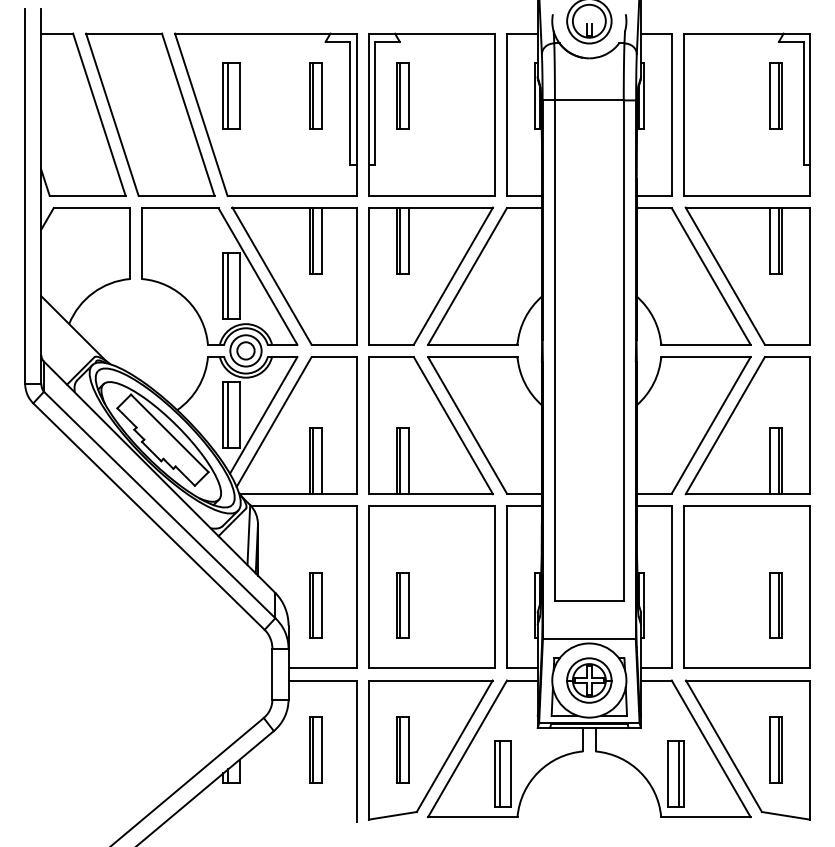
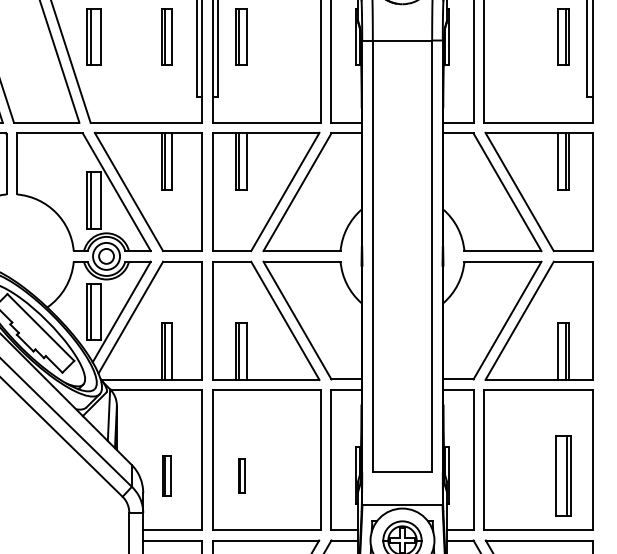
part: (315, 605) -> (166, 475), size x0.7
part: (402, 605) -> (241, 475), size x0.6
part: (775, 605) -> (562, 475), size x1.4

